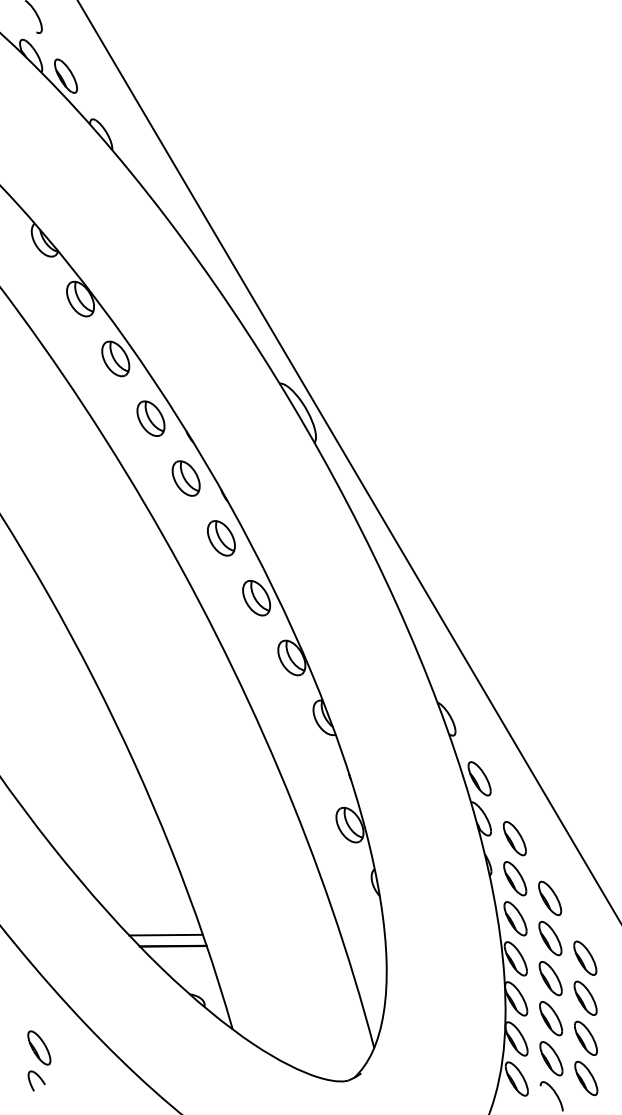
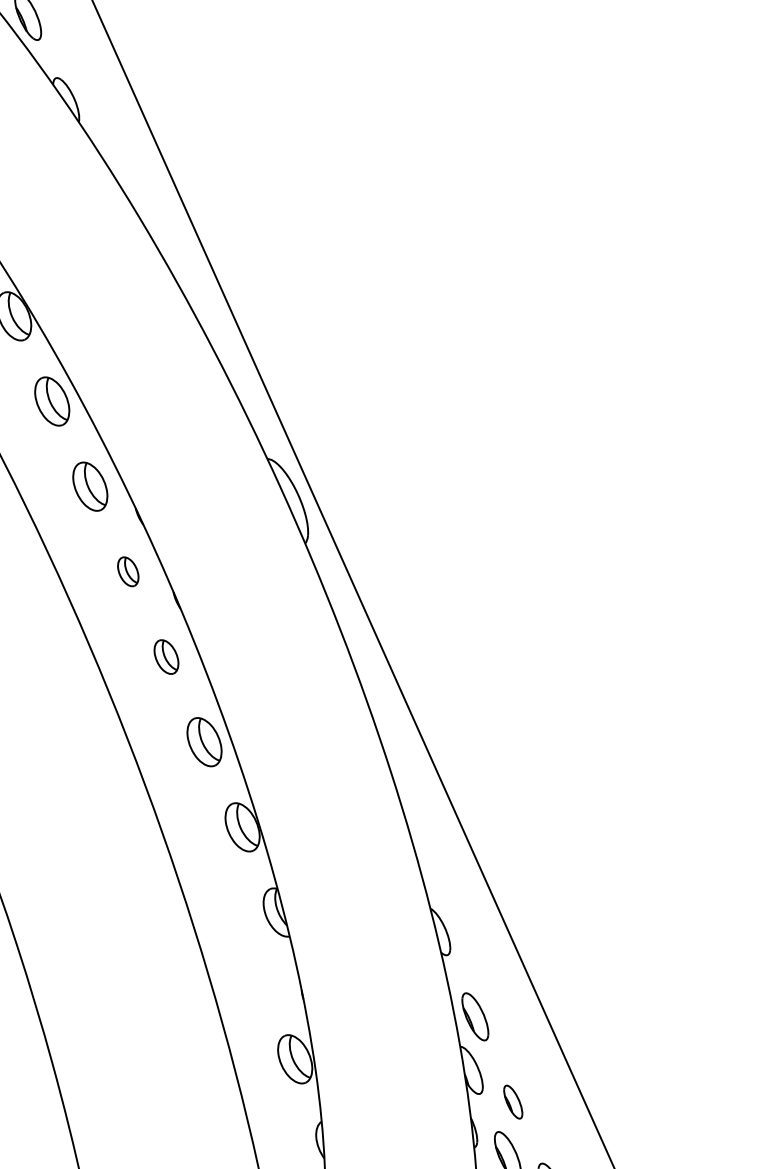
part: (185, 478) -> (127, 571), size x0.6
part: (221, 538) -> (166, 657), size x0.7
part: (514, 838) -> (512, 1101), size x0.7

